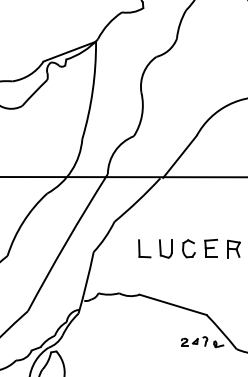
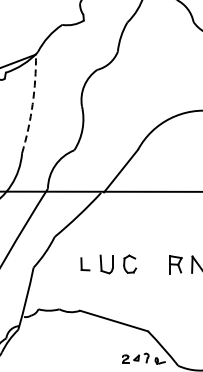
arc: (92, 90) -> (32, 103), solid -> dashed
part: (210, 247) -> (151, 262), removed
part: (144, 248) -> (85, 263), size x0.7

